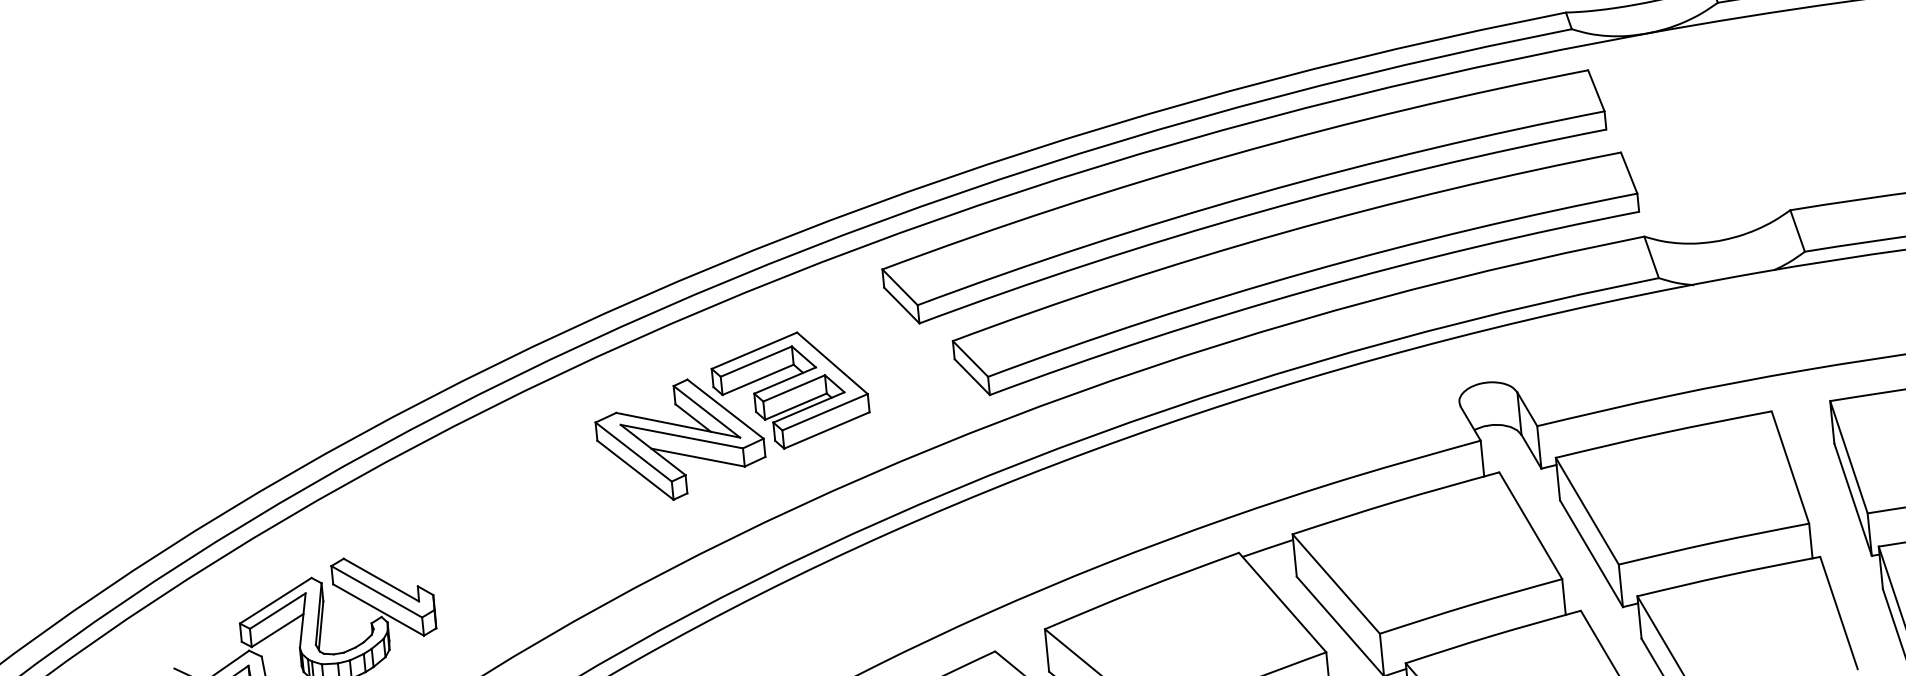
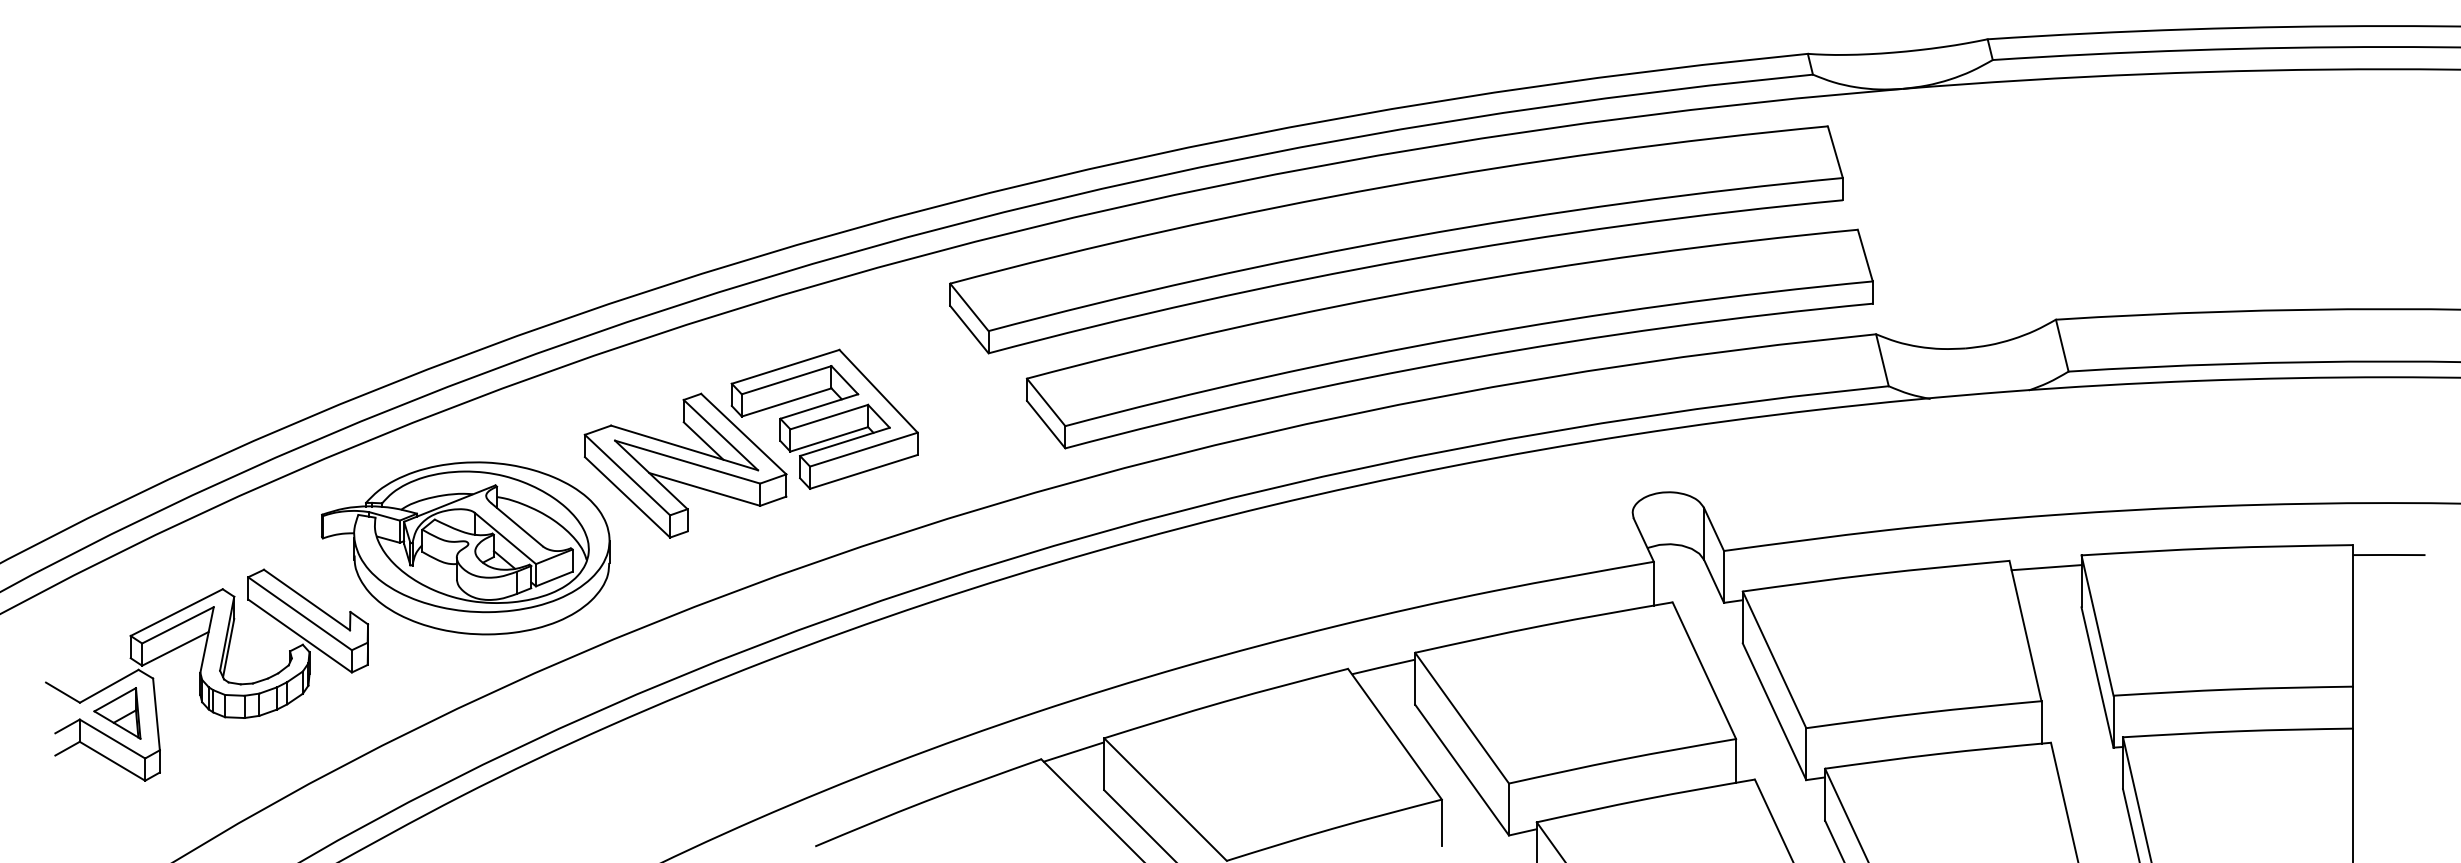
line: (1802, 413) -> (2046, 567), added
part: (506, 525) -> (465, 548), added
line: (1020, 642) -> (1073, 751), added

